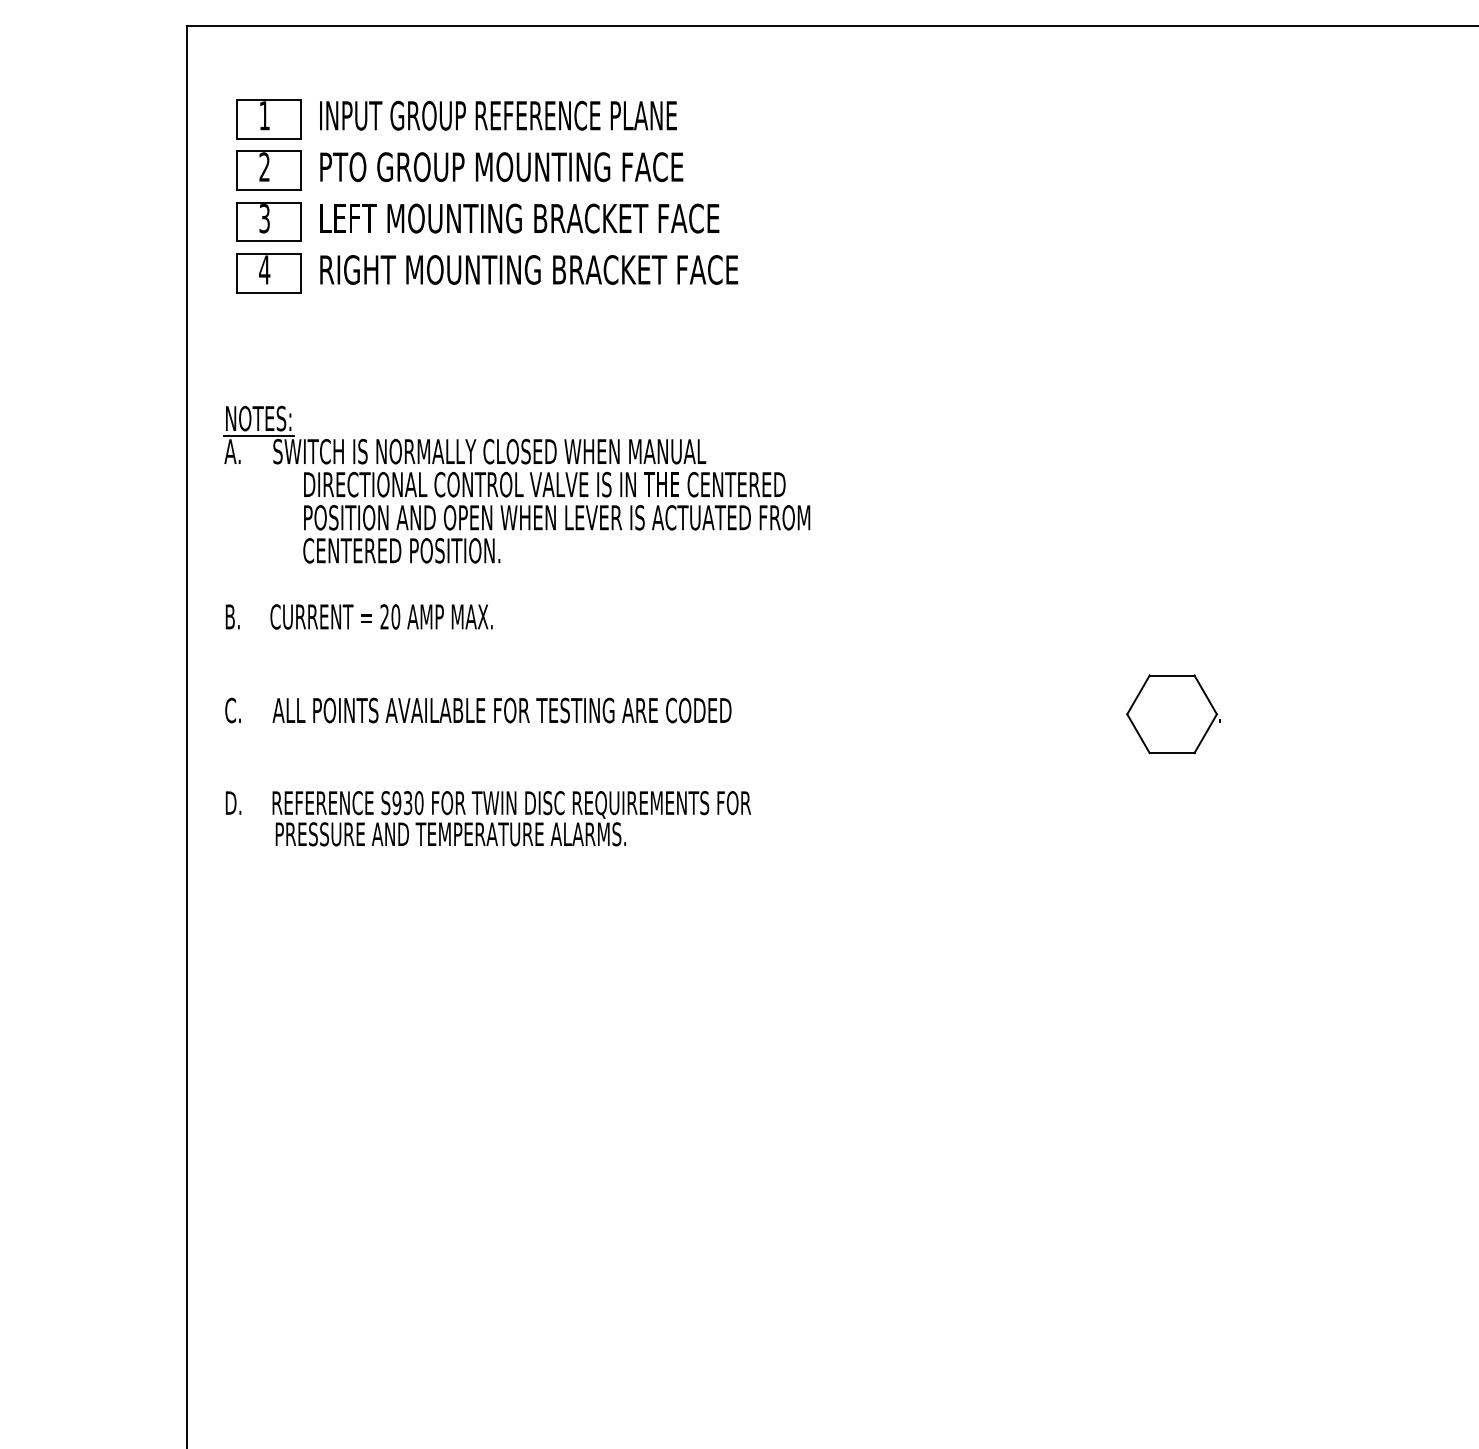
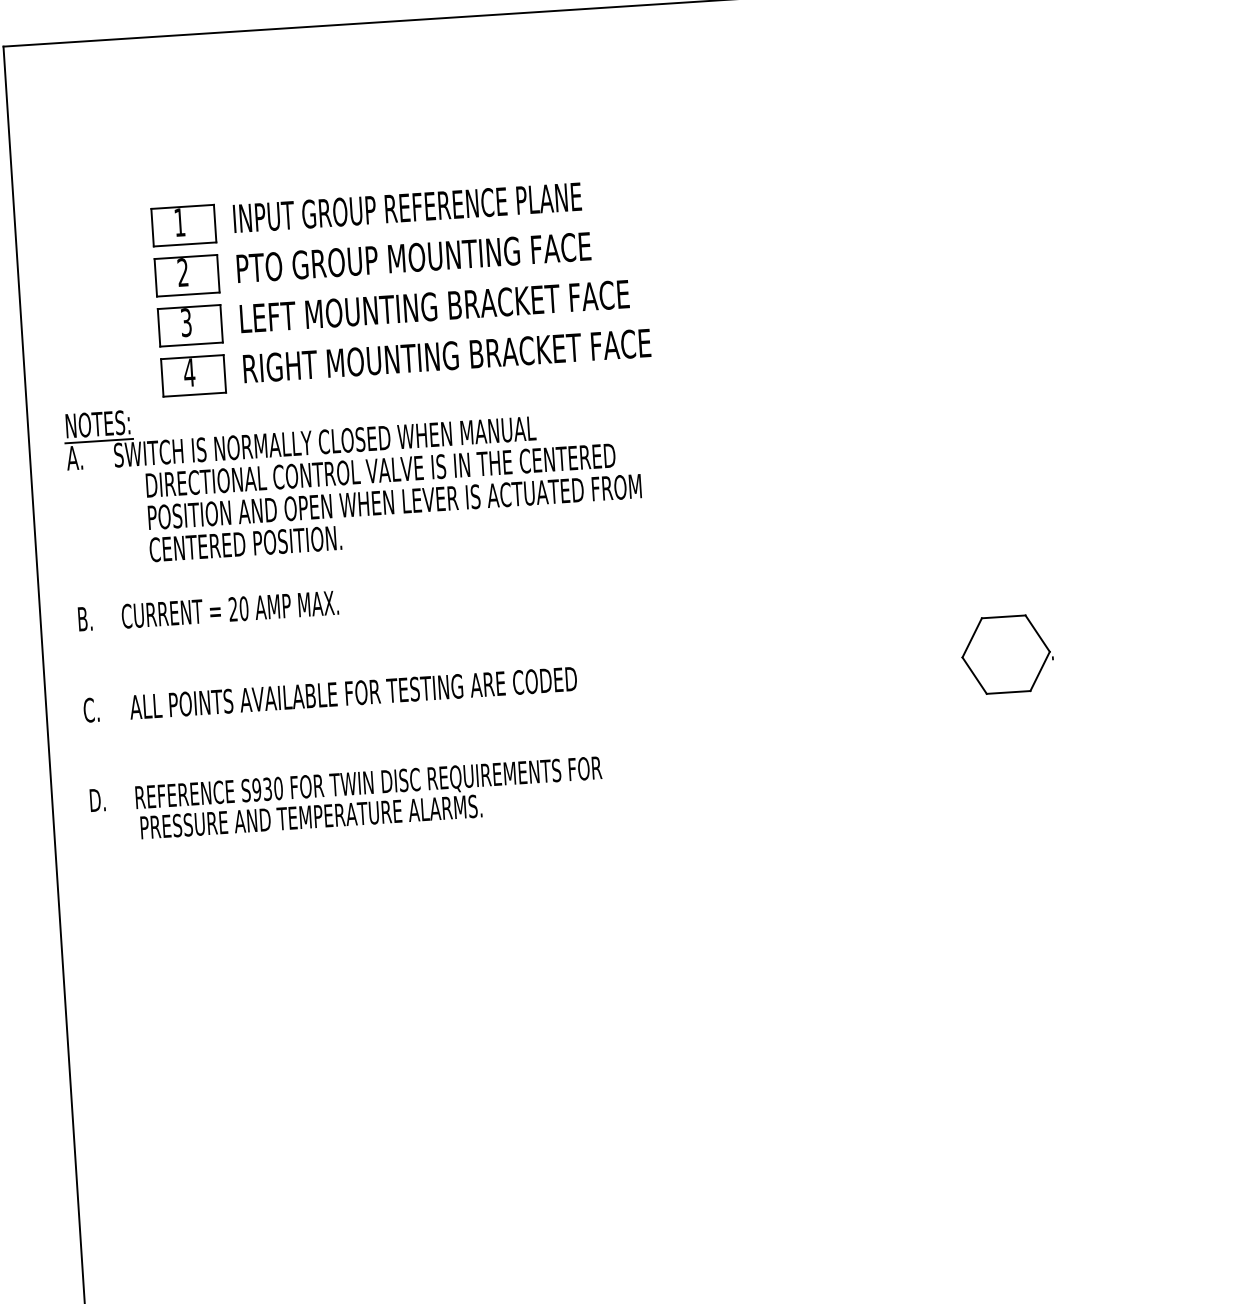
part: (488, 204) -> (403, 294), moved

